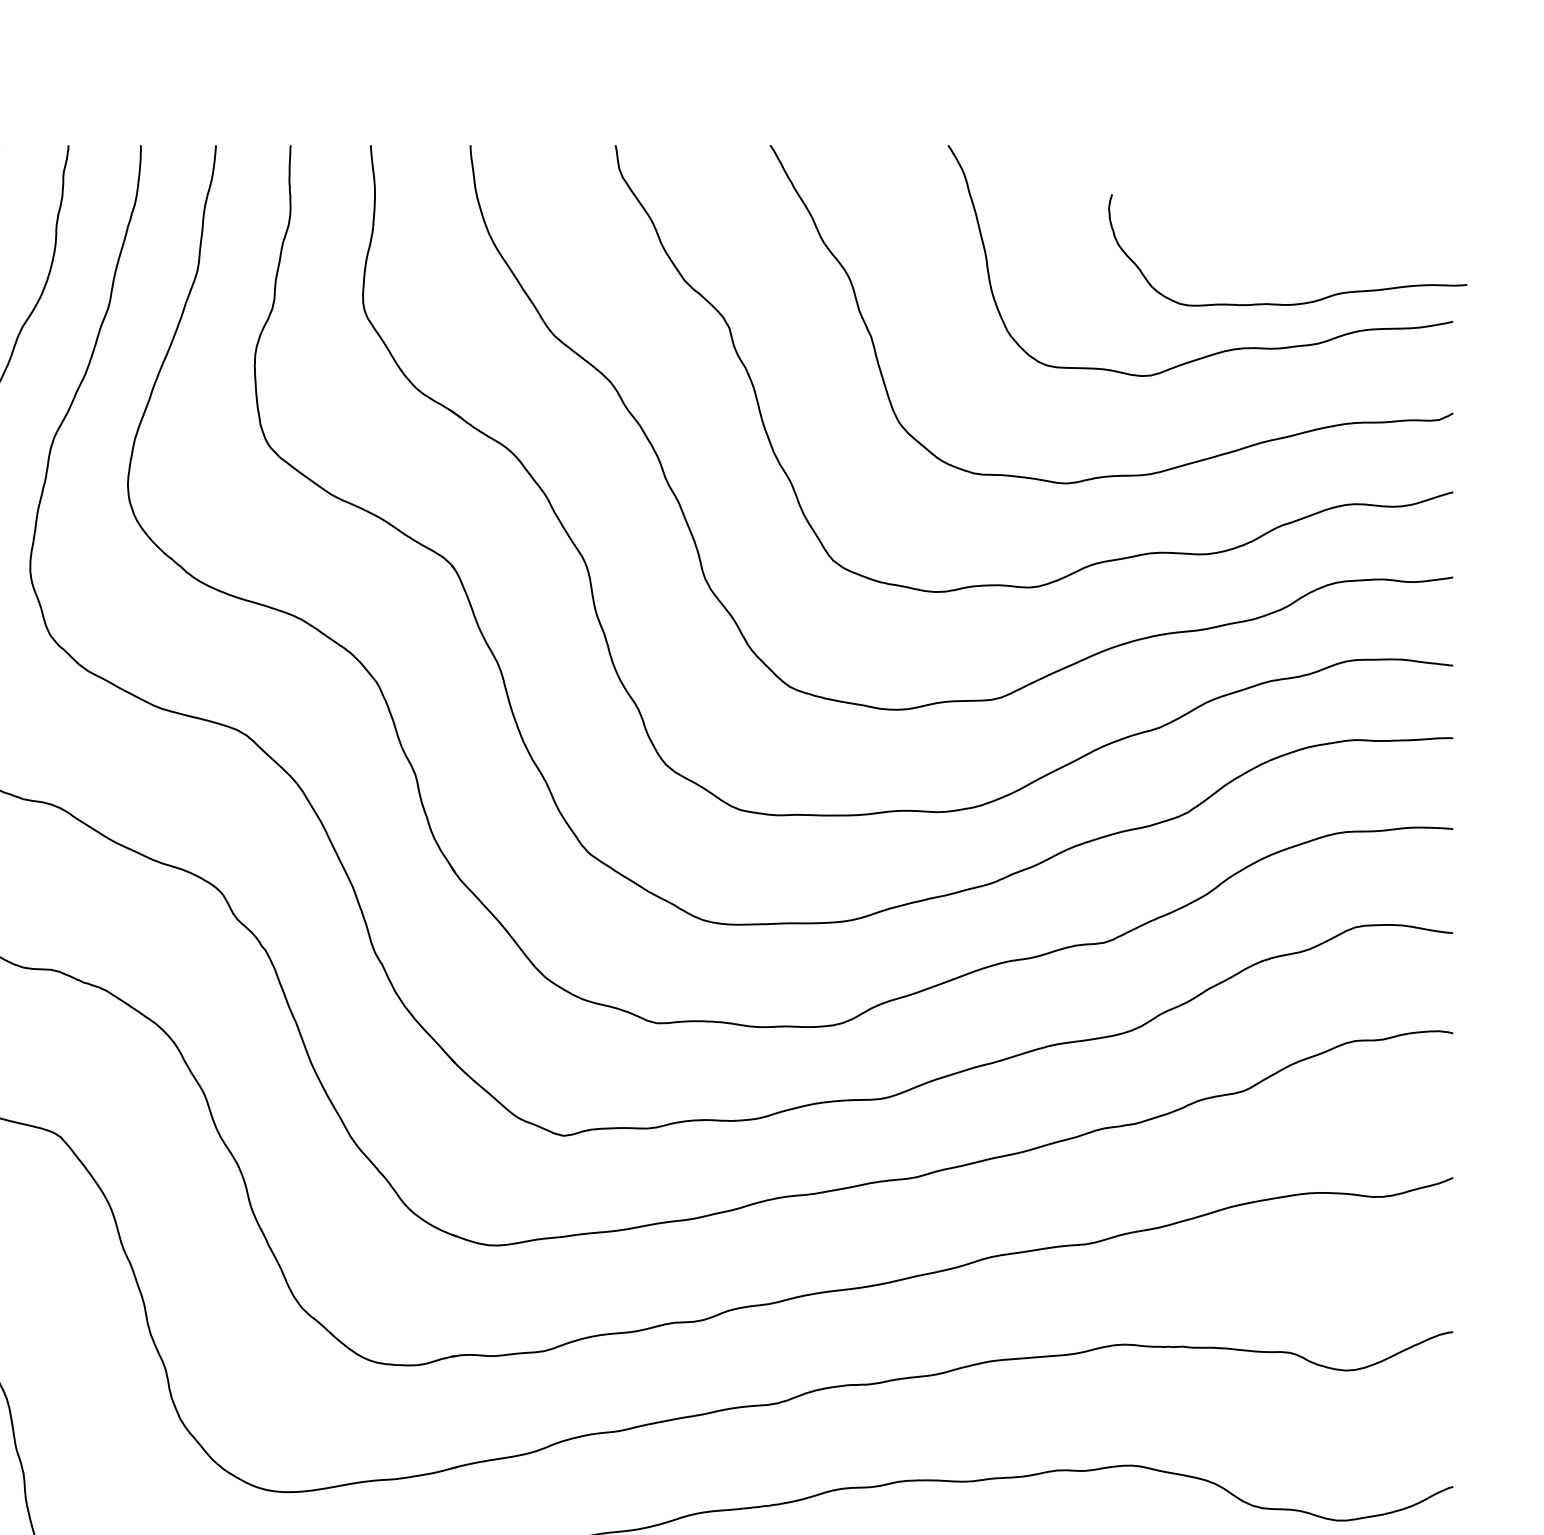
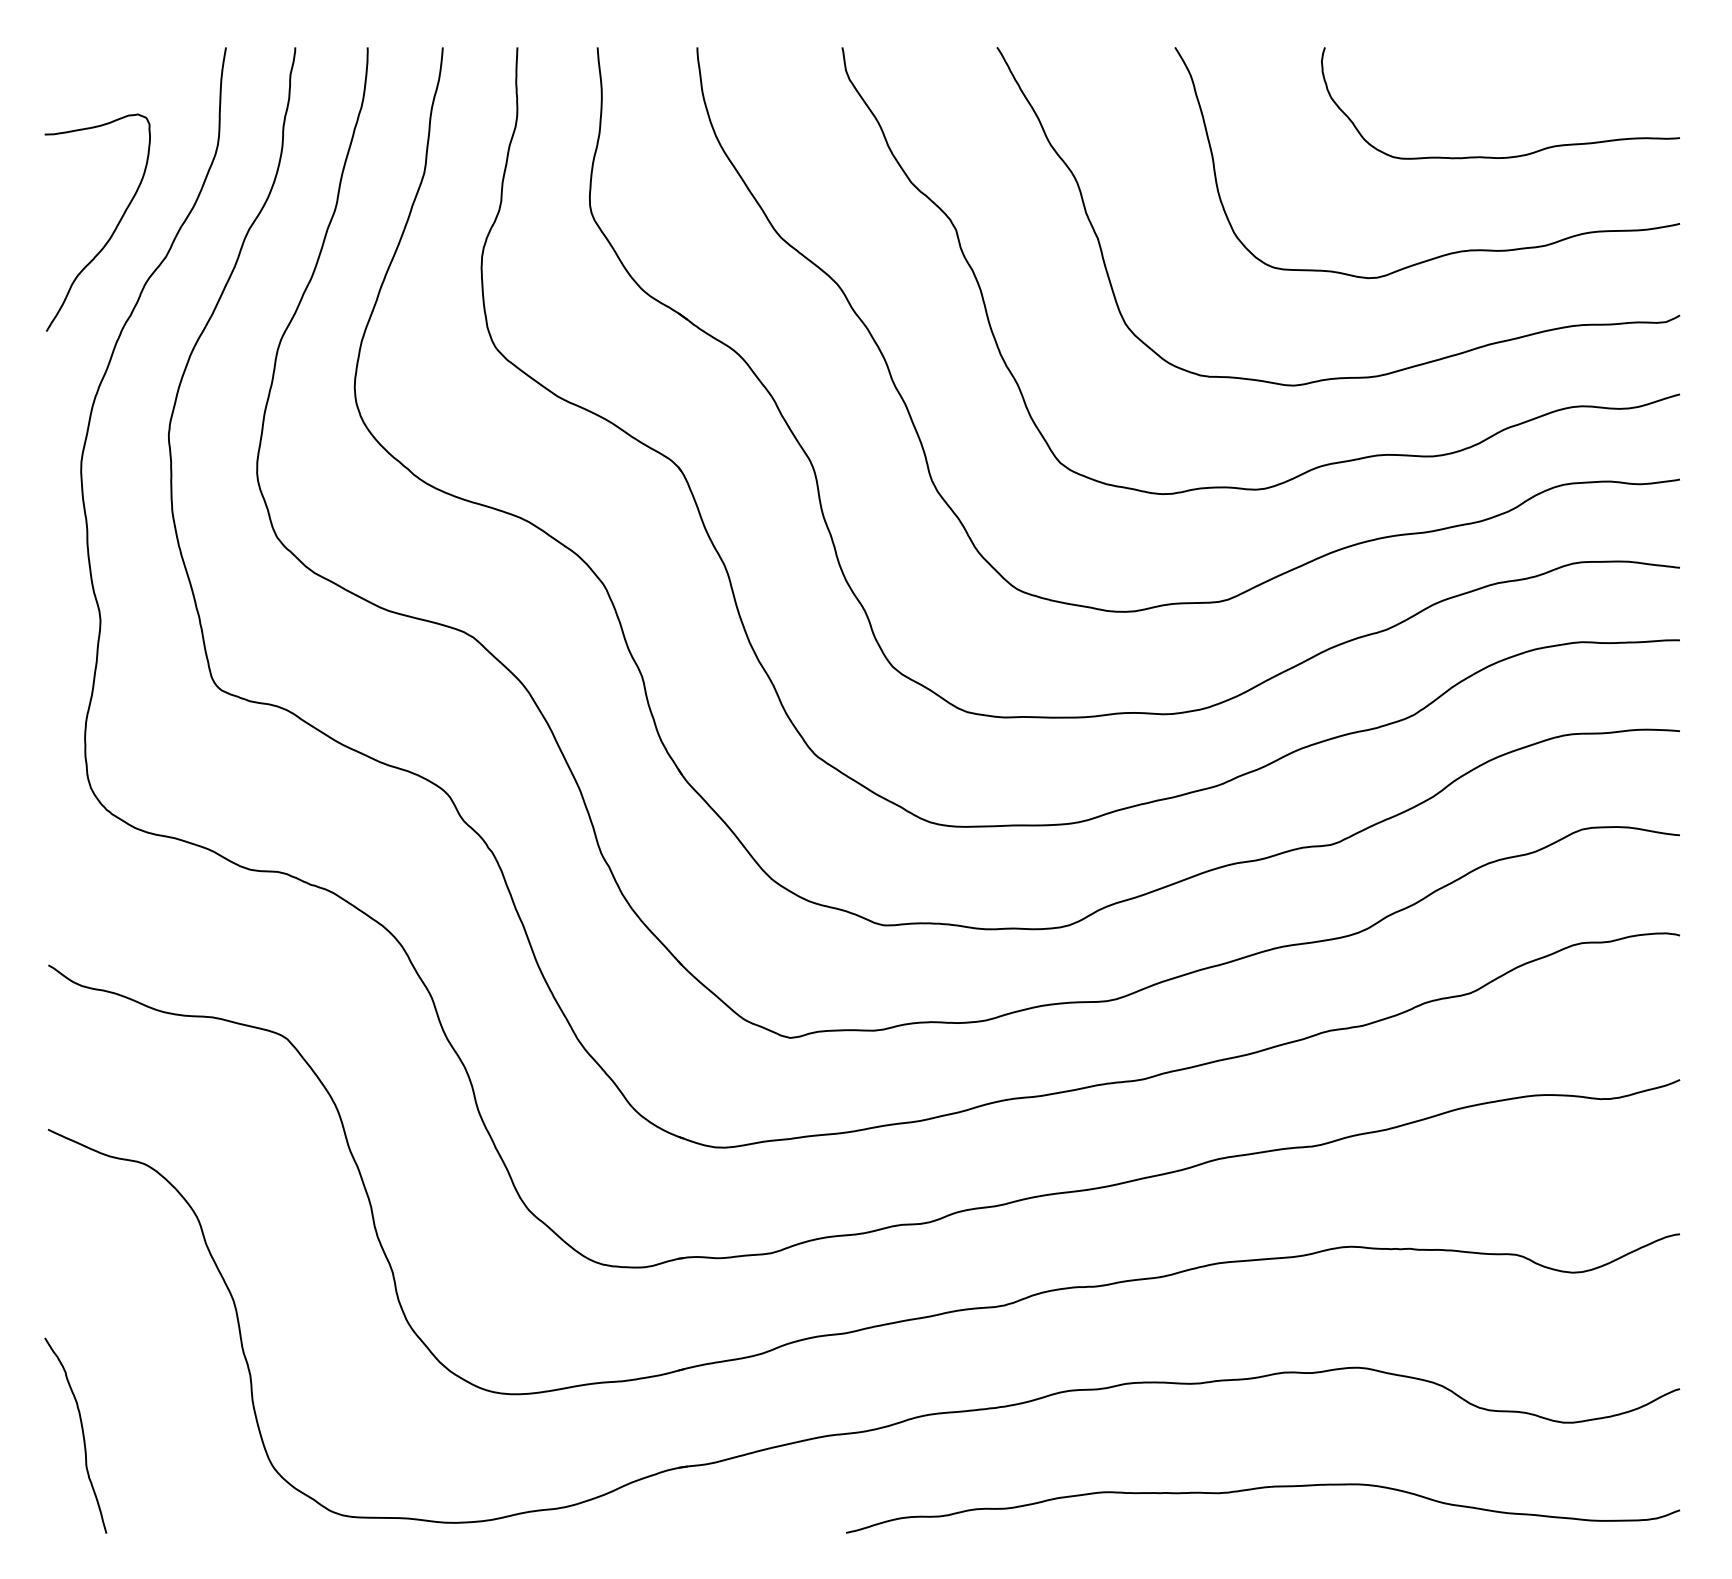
curve: (1293, 303) -> (1506, 156), moved

